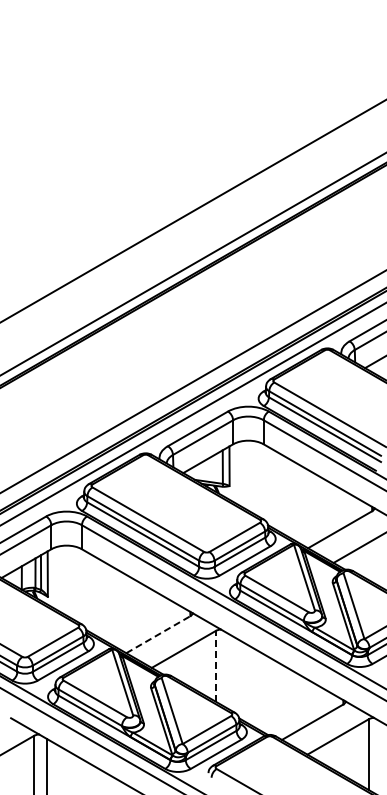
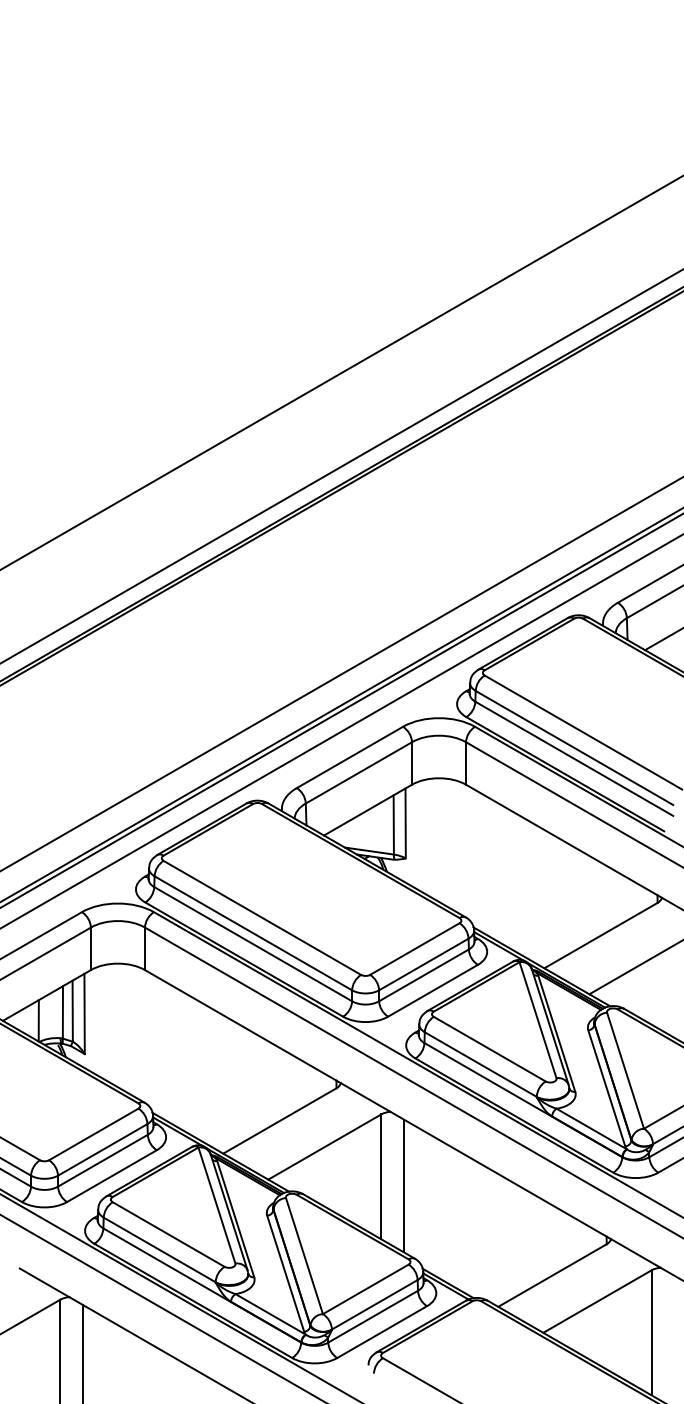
line: (158, 634) -> (280, 1120), dashed -> solid
line: (215, 665) -> (380, 1175), dashed -> solid
line: (228, 671) -> (403, 1185), added

